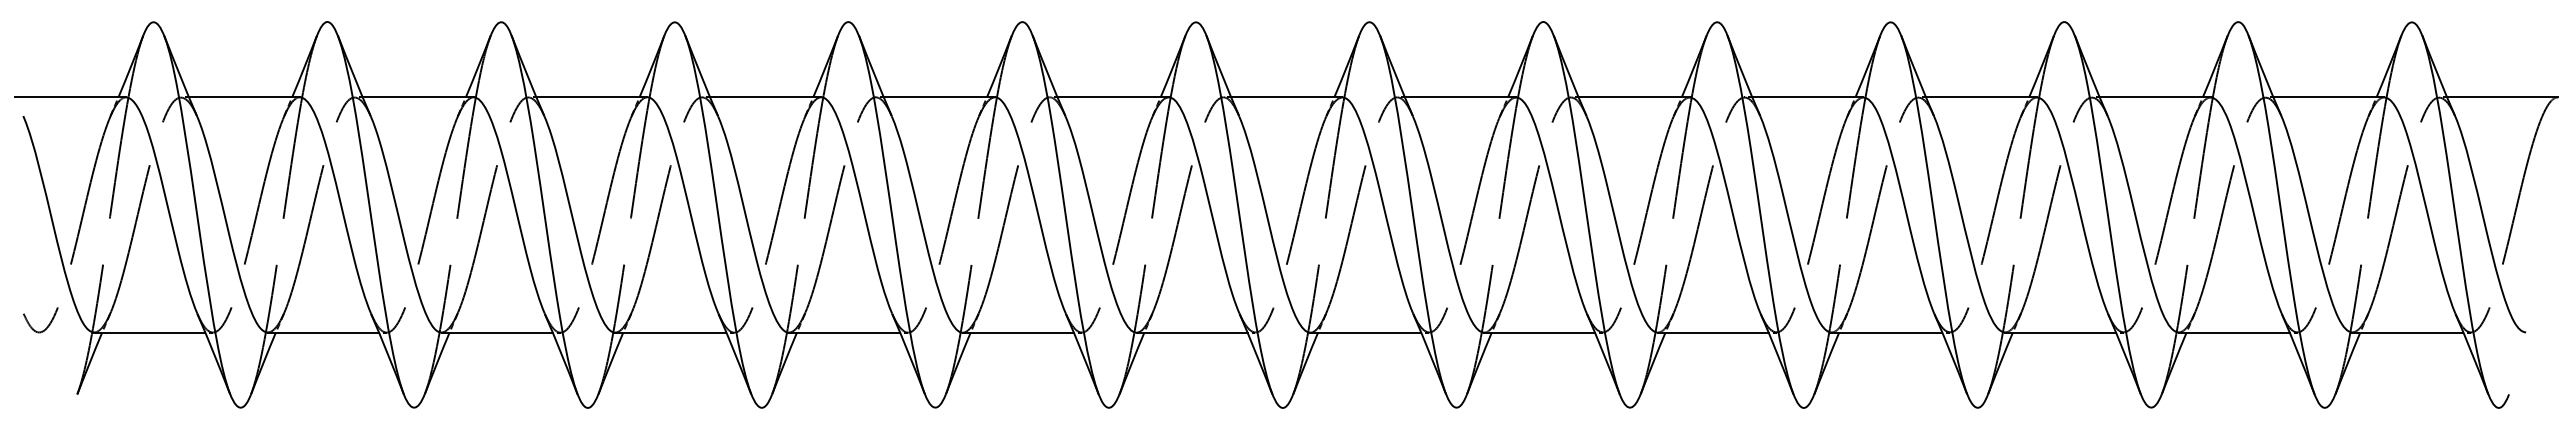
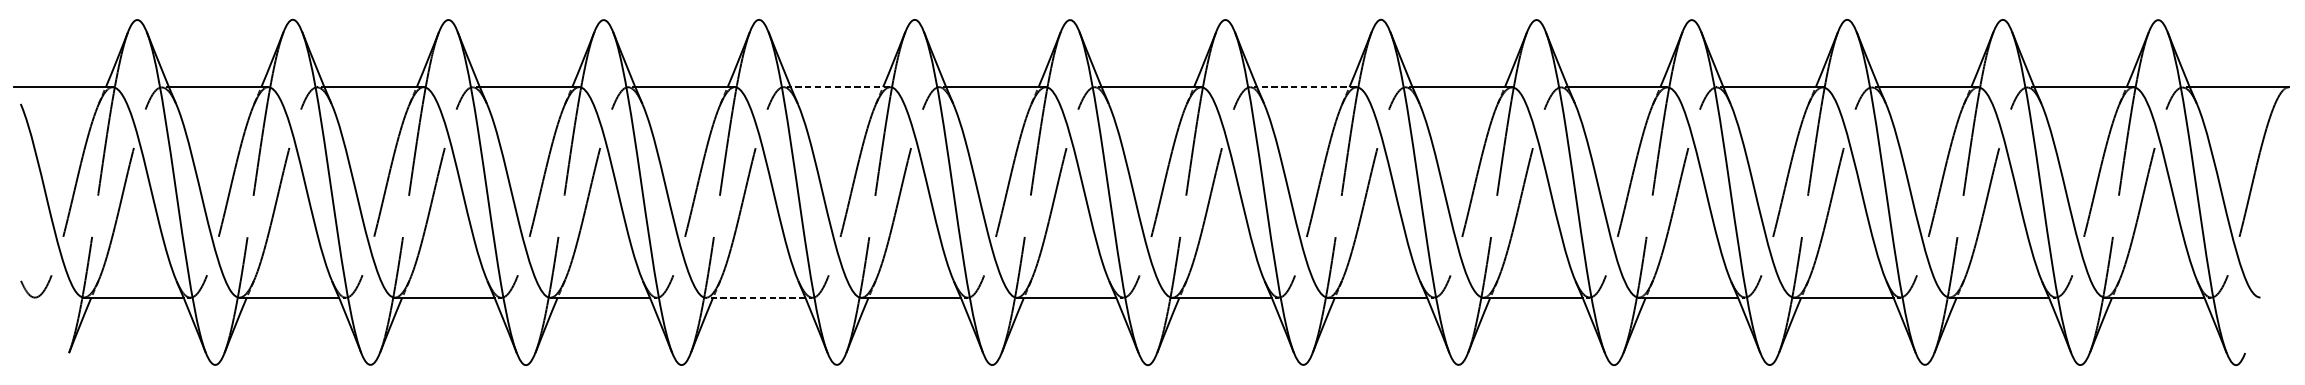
line: (939, 97) -> (840, 87), solid -> dashed
line: (1460, 97) -> (1306, 87), solid -> dashed
line: (844, 332) -> (755, 297), solid -> dashed

